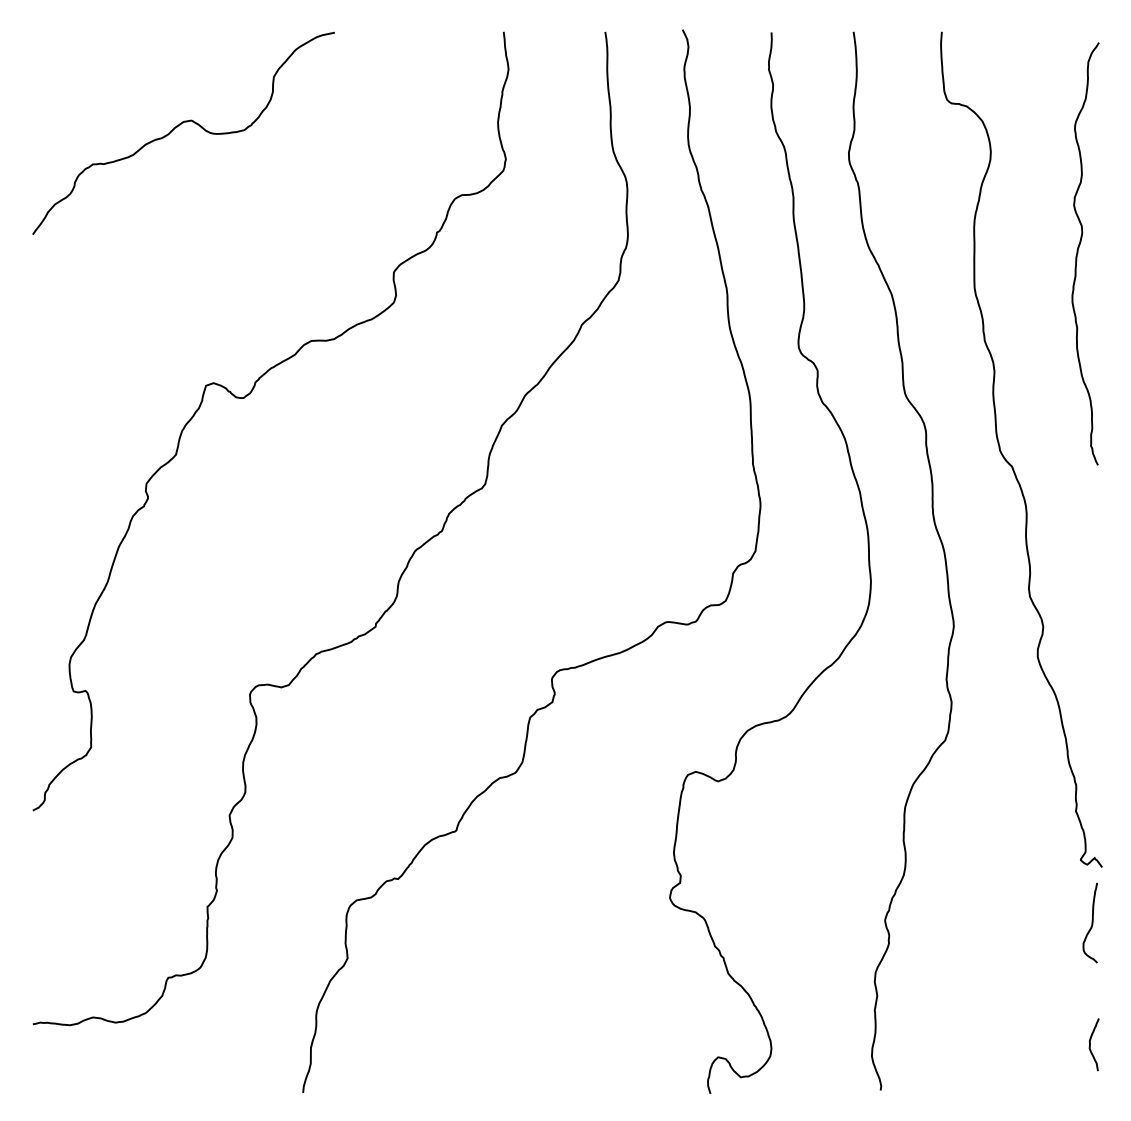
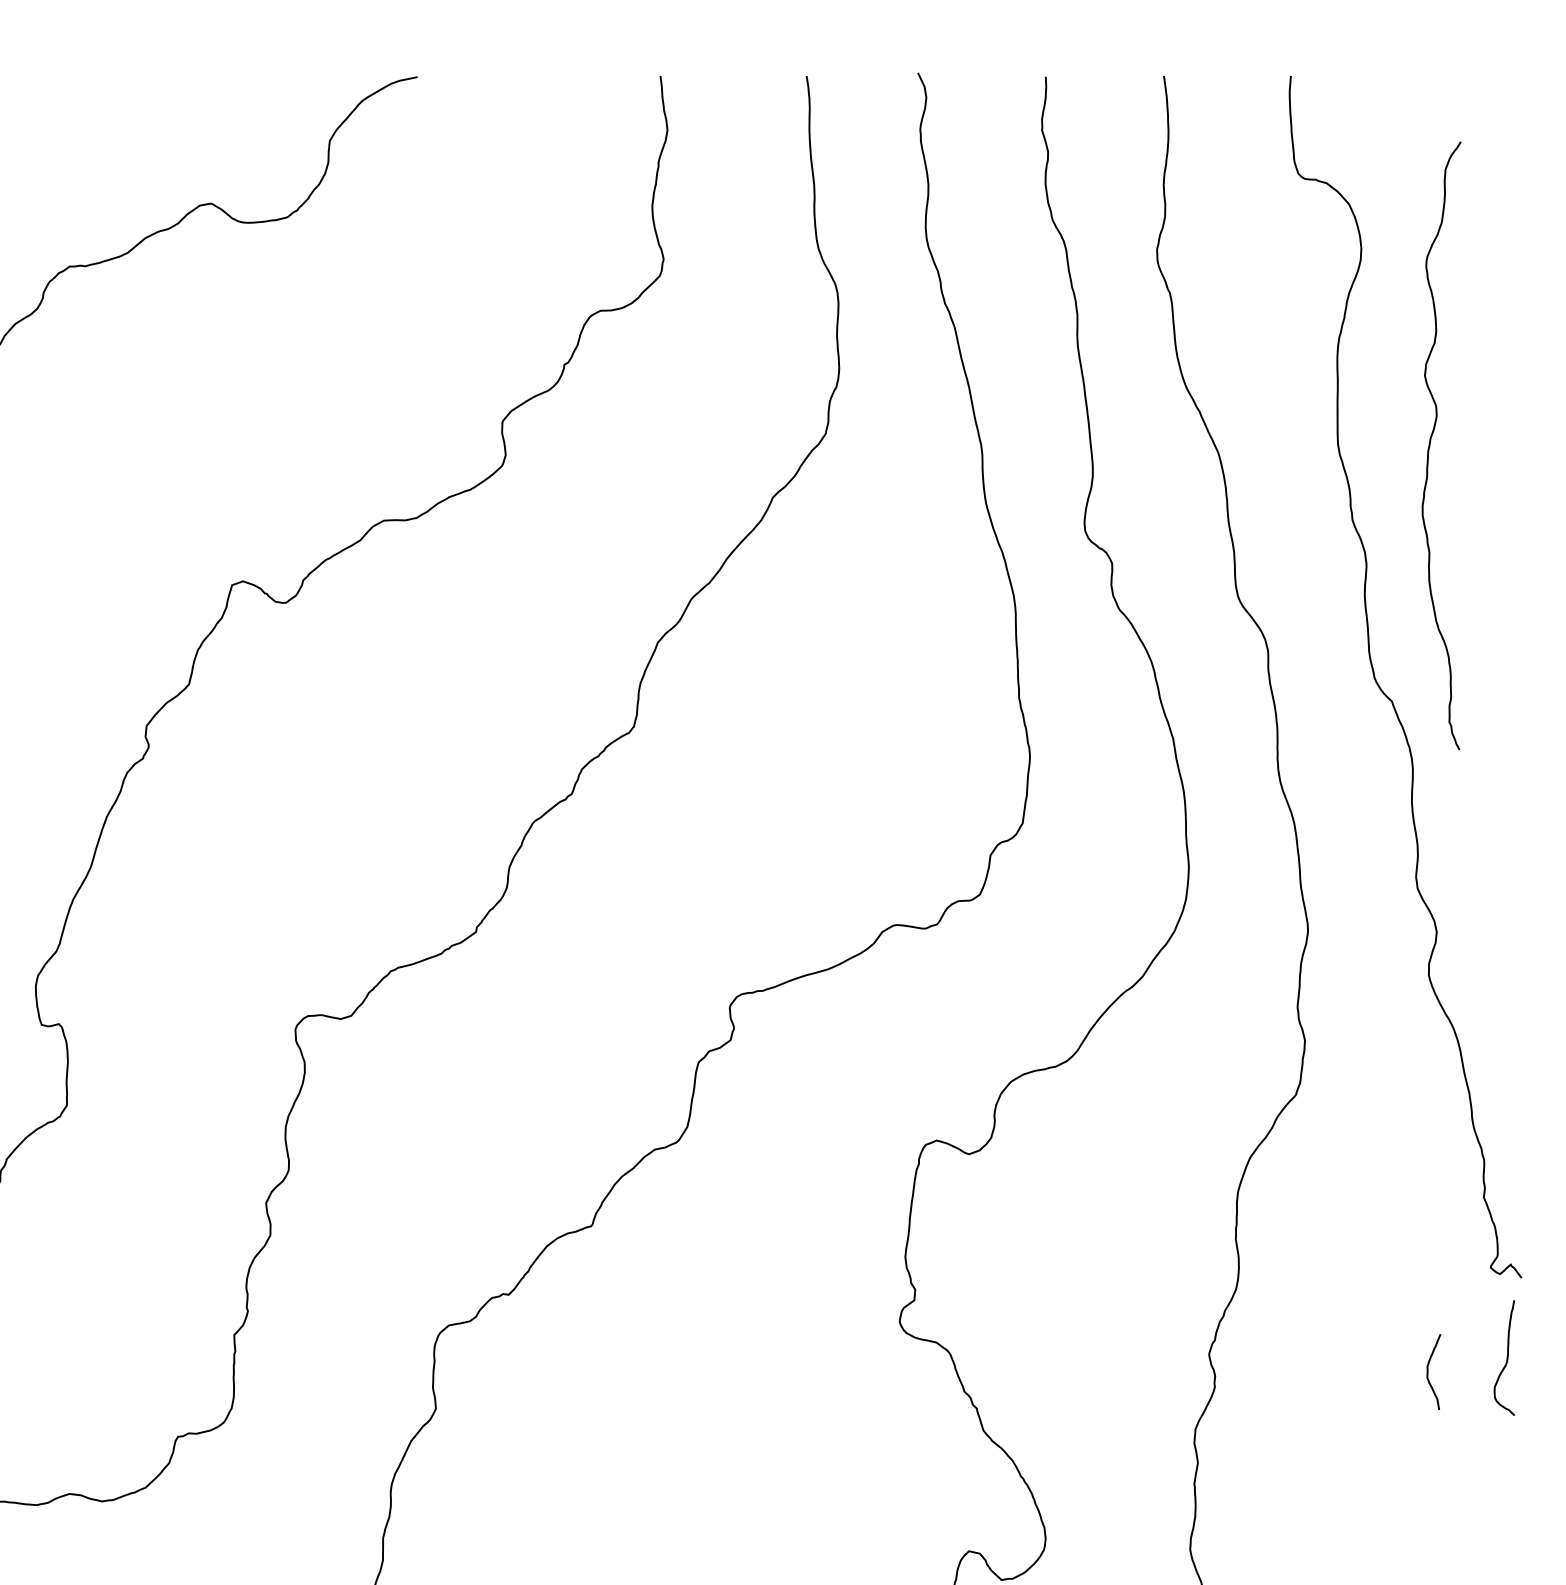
curve: (1078, 253) -> (1431, 445), moved
curve: (1090, 1044) -> (1428, 1371), moved

